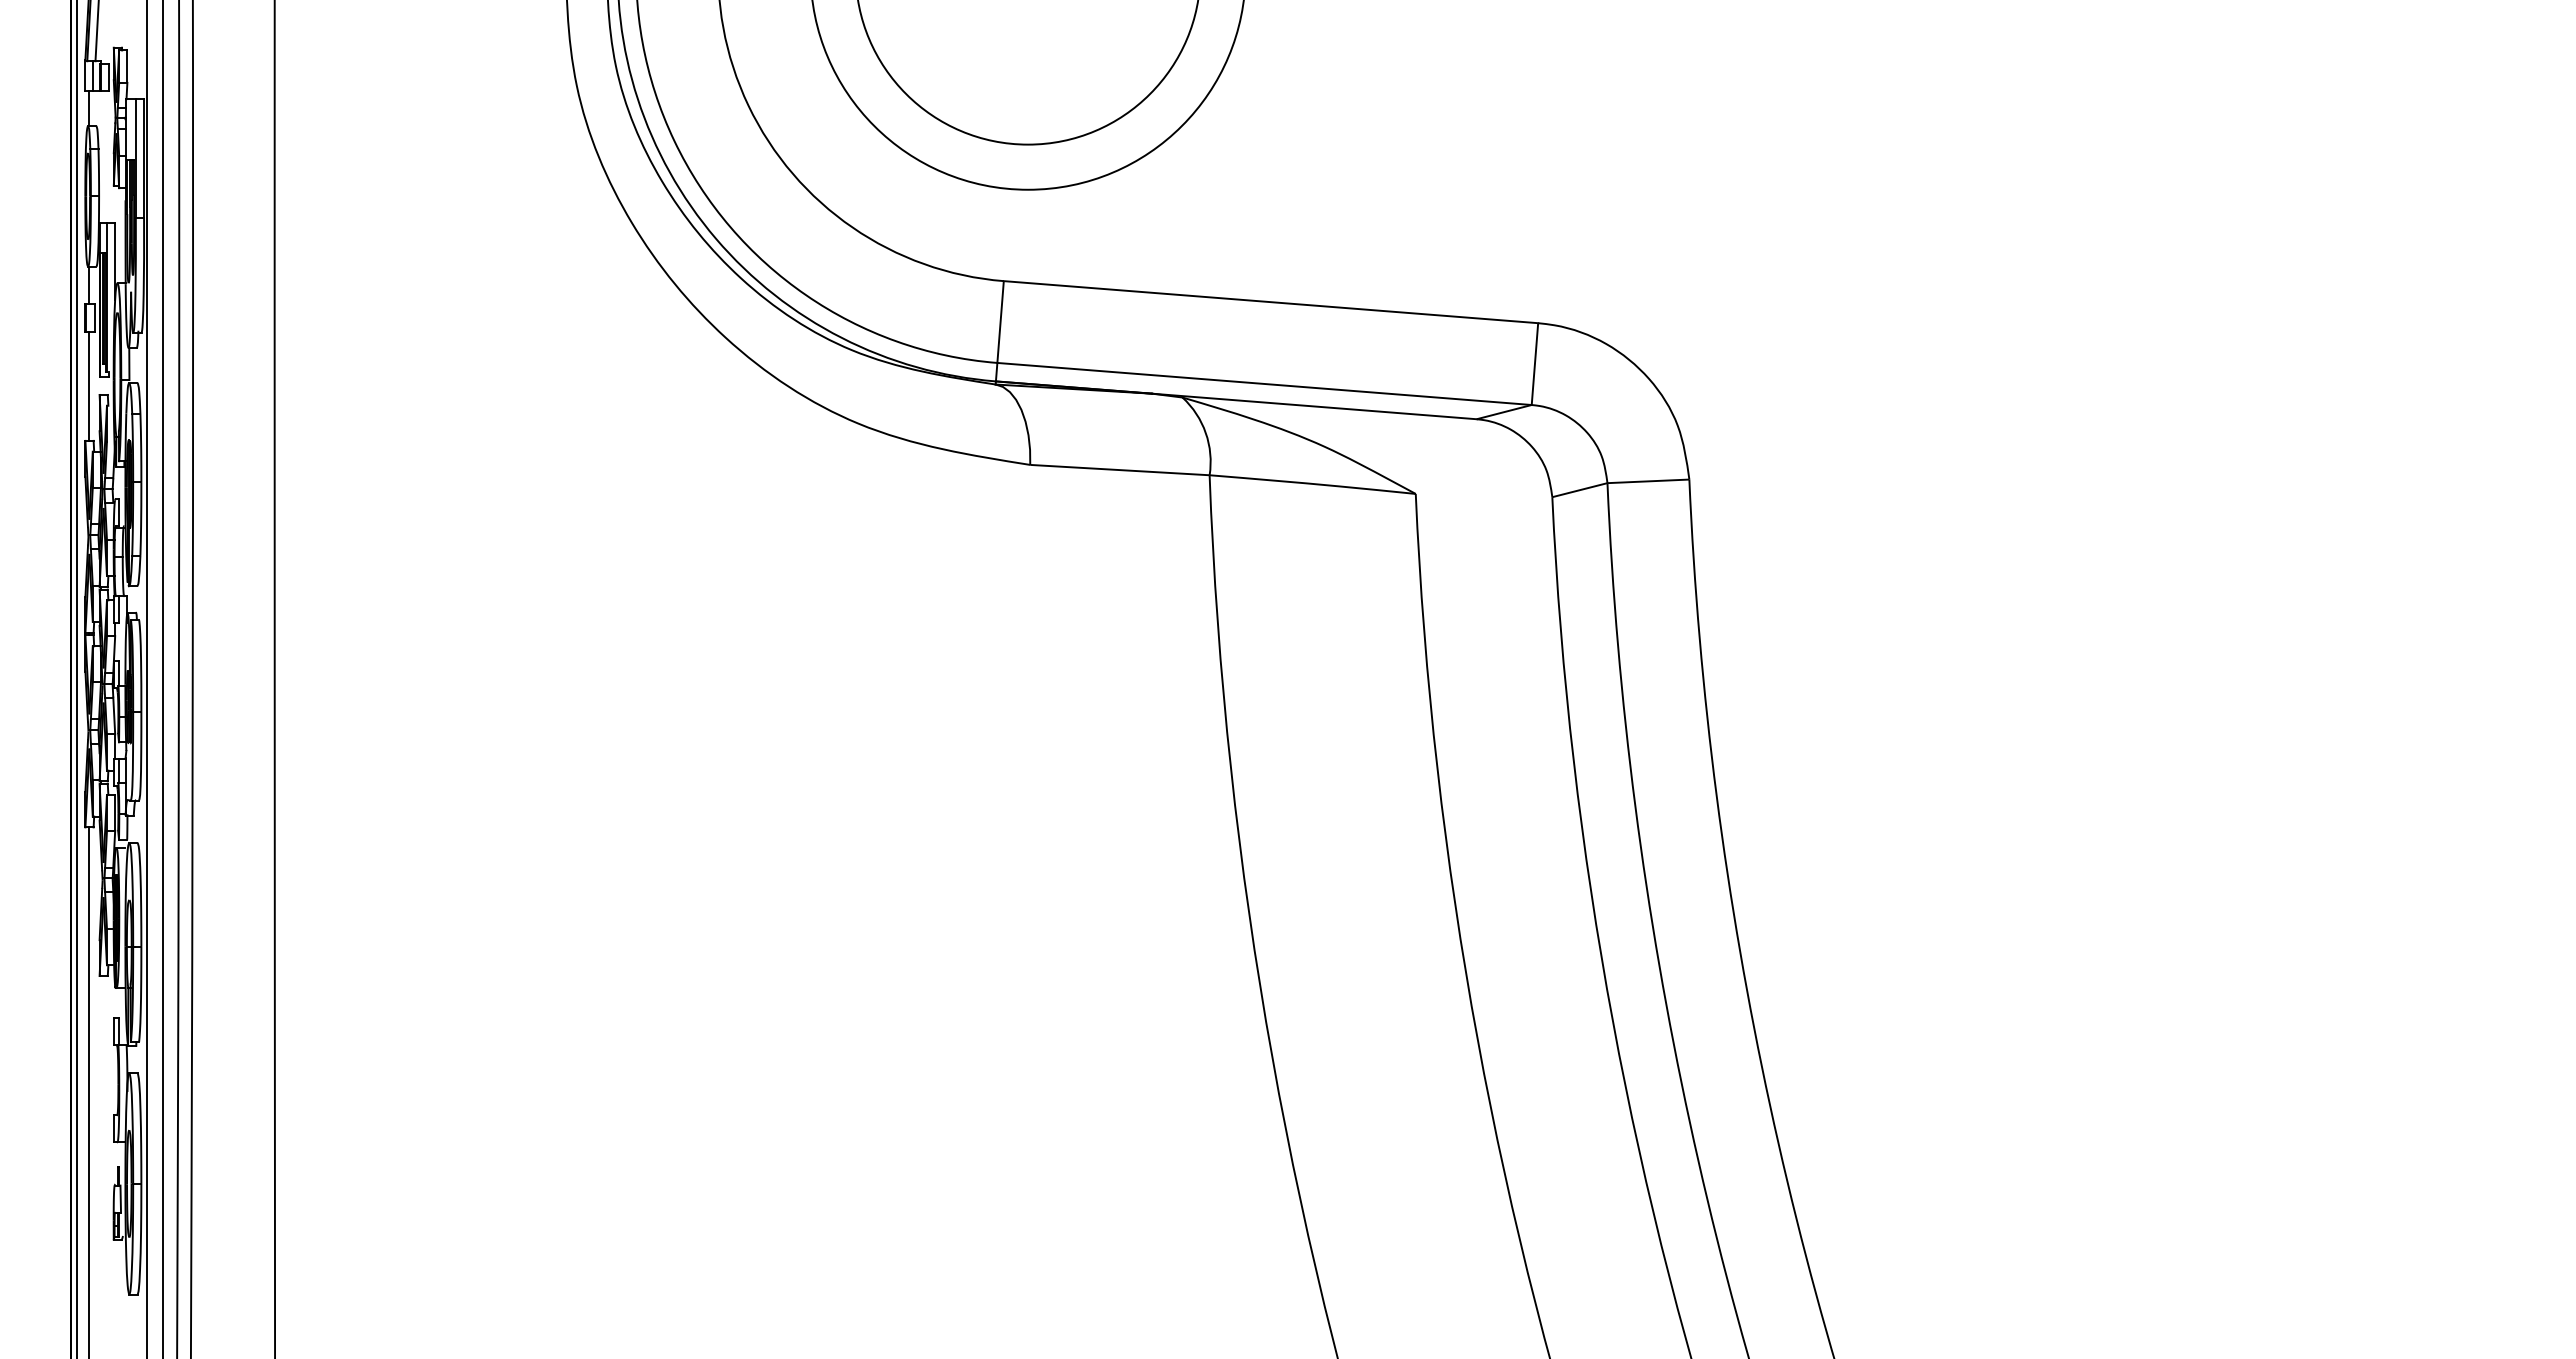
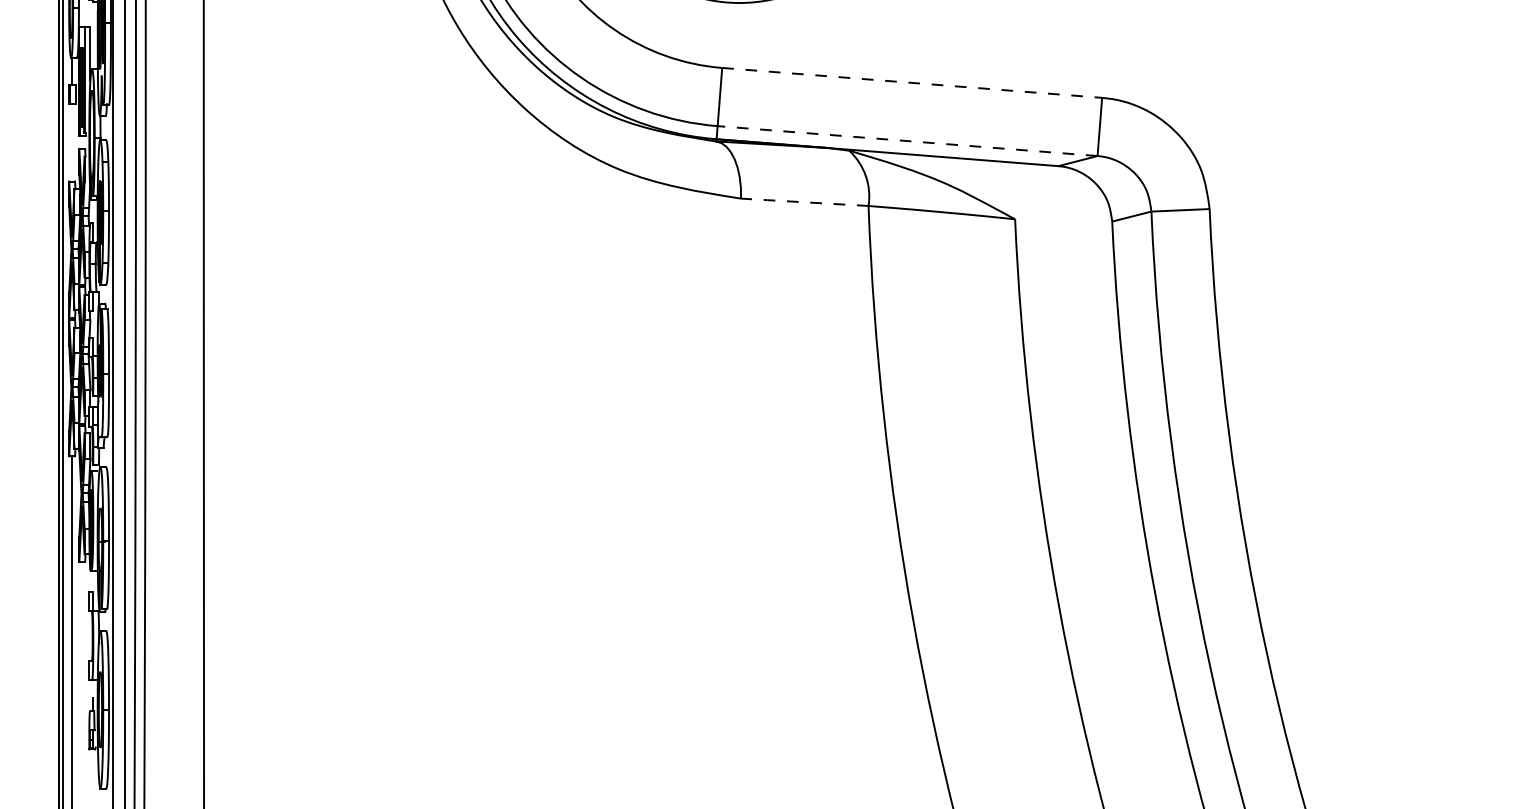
line: (1271, 302) -> (912, 83), solid -> dashed
line: (1264, 383) -> (907, 140), solid -> dashed
line: (89, 385) -> (72, 142), removed
line: (1119, 470) -> (804, 202), solid -> dashed

